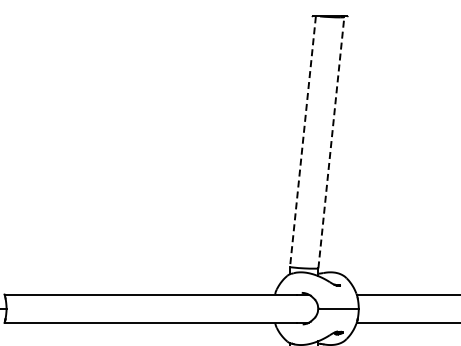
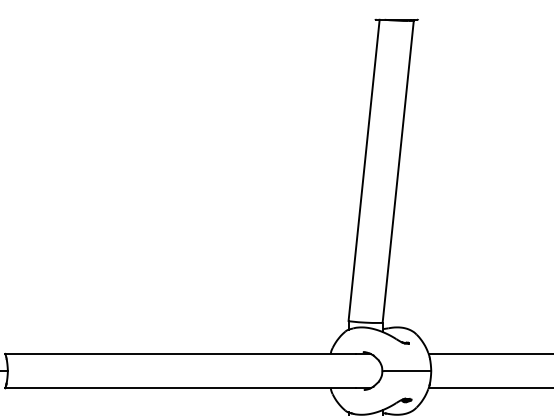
line: (302, 141) -> (363, 170), dashed -> solid
line: (331, 142) -> (398, 171), dashed -> solid

